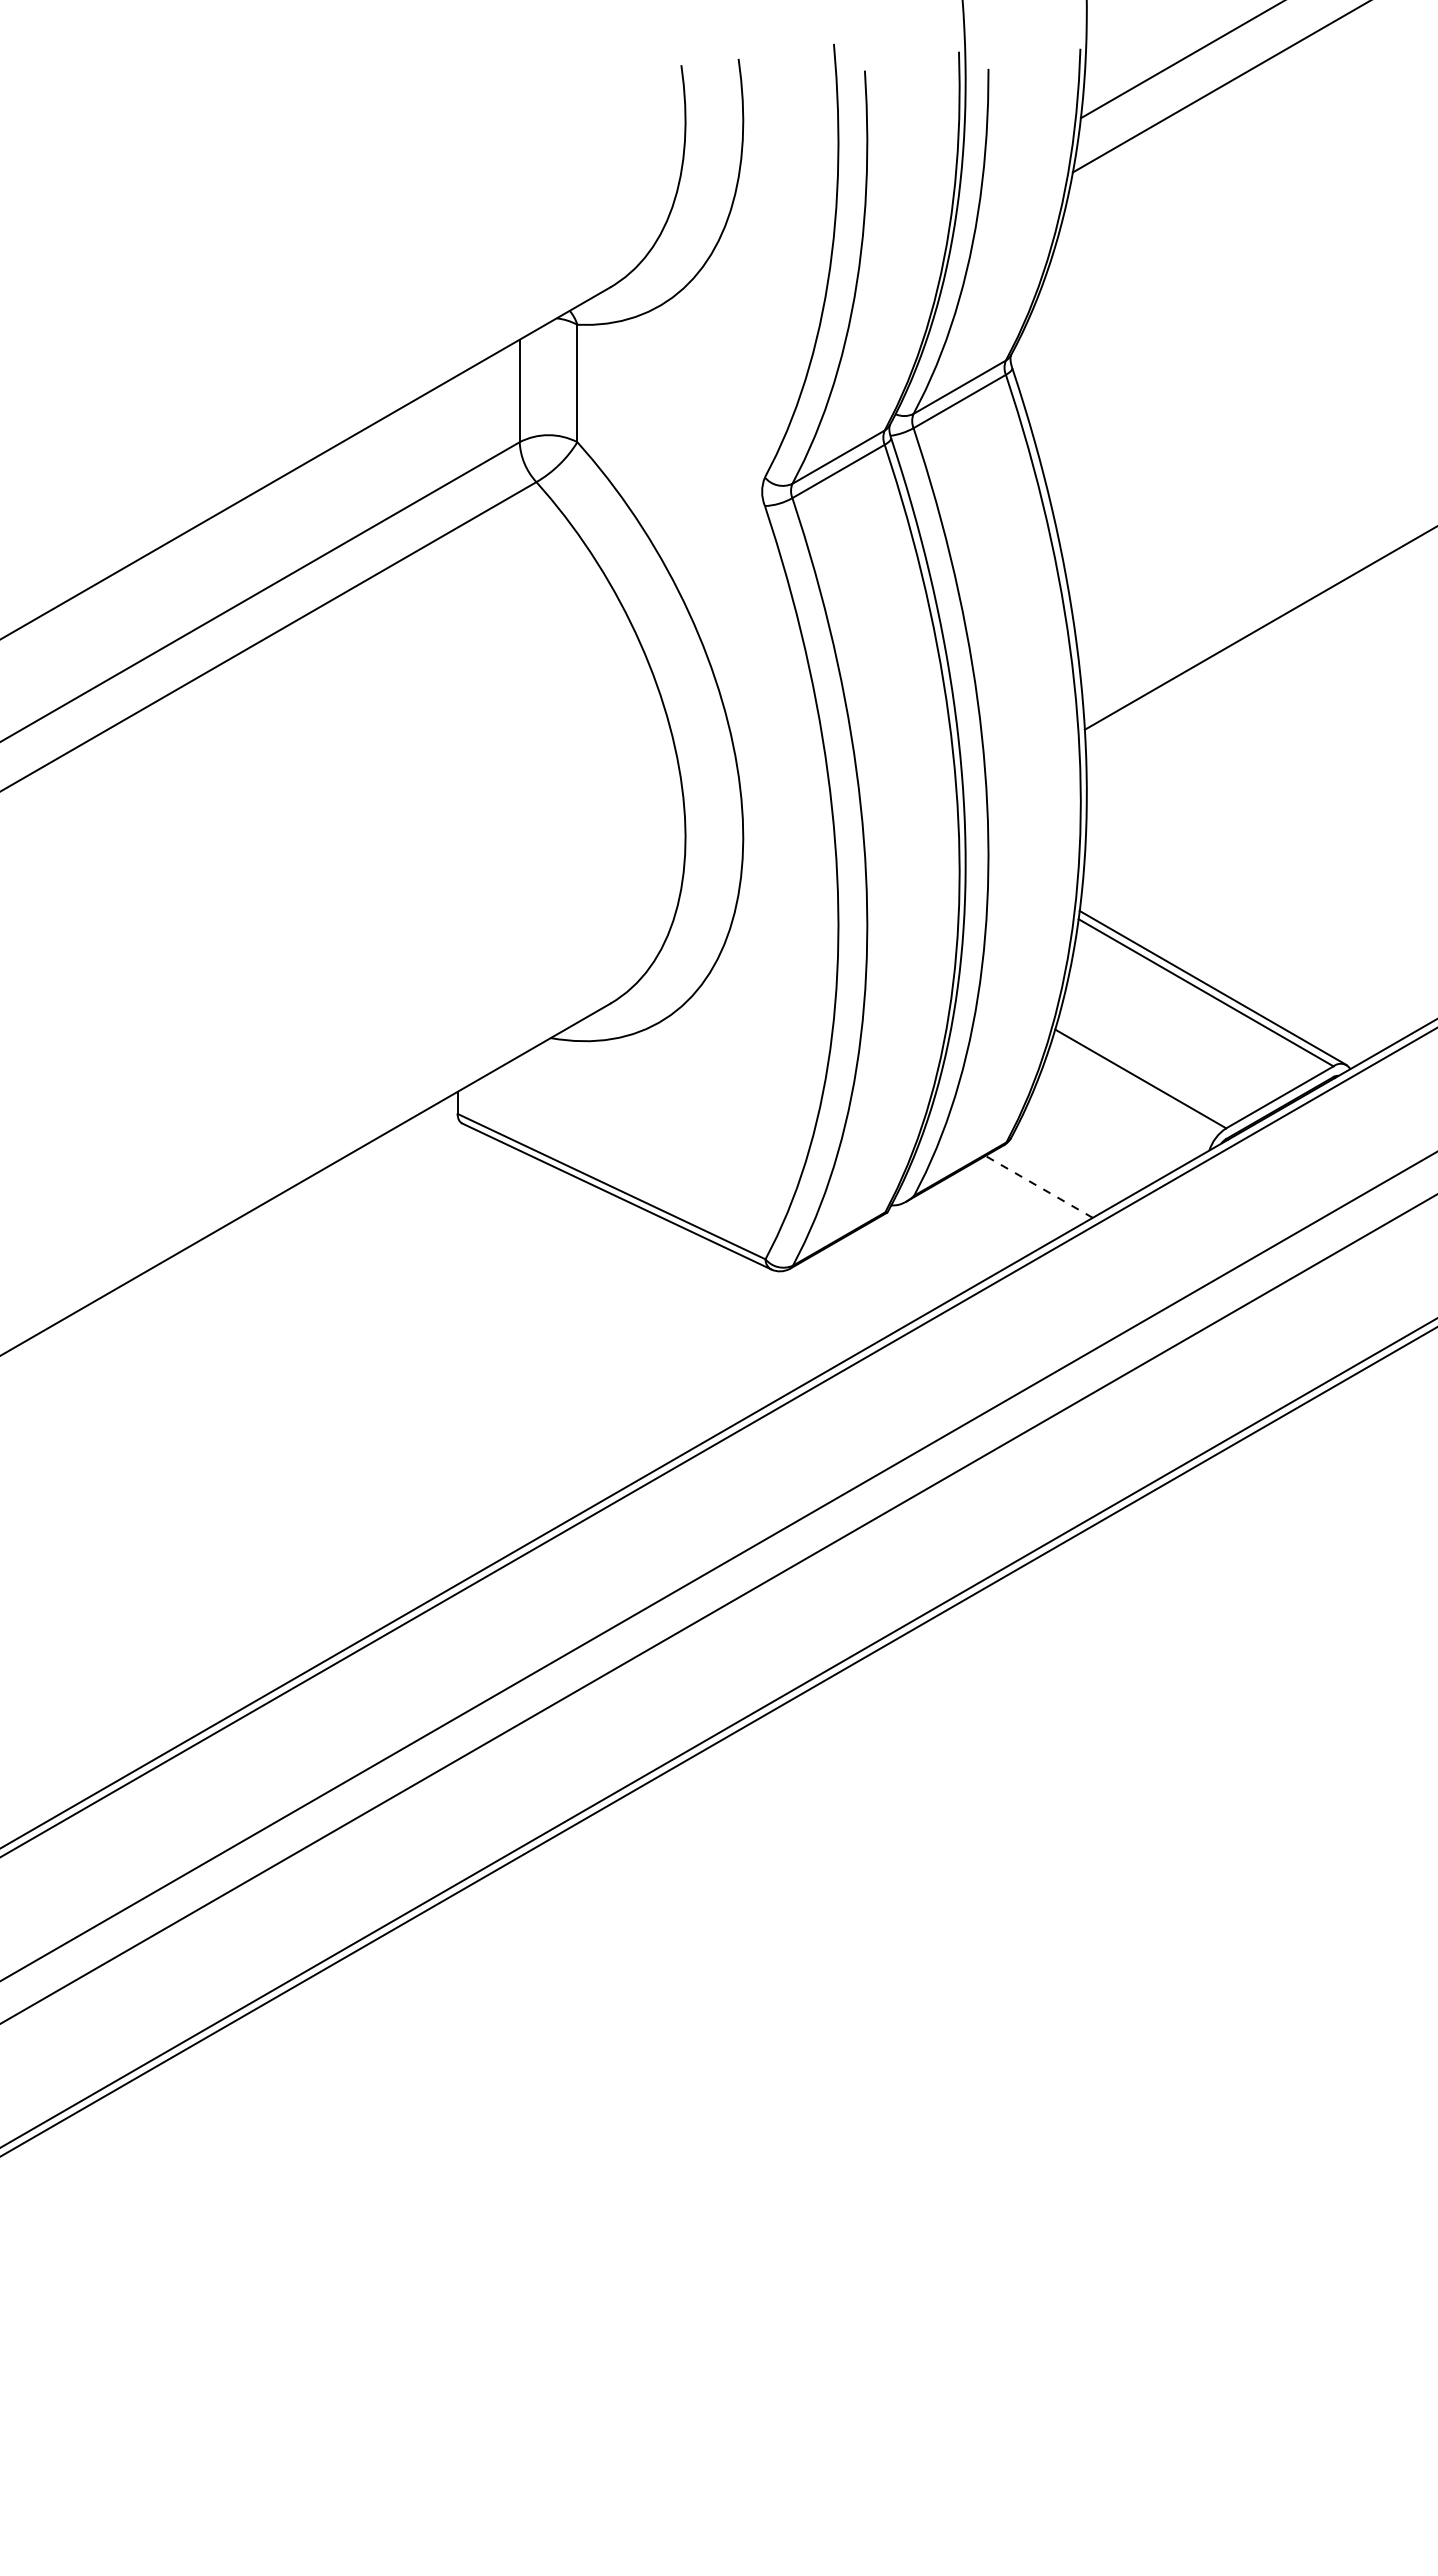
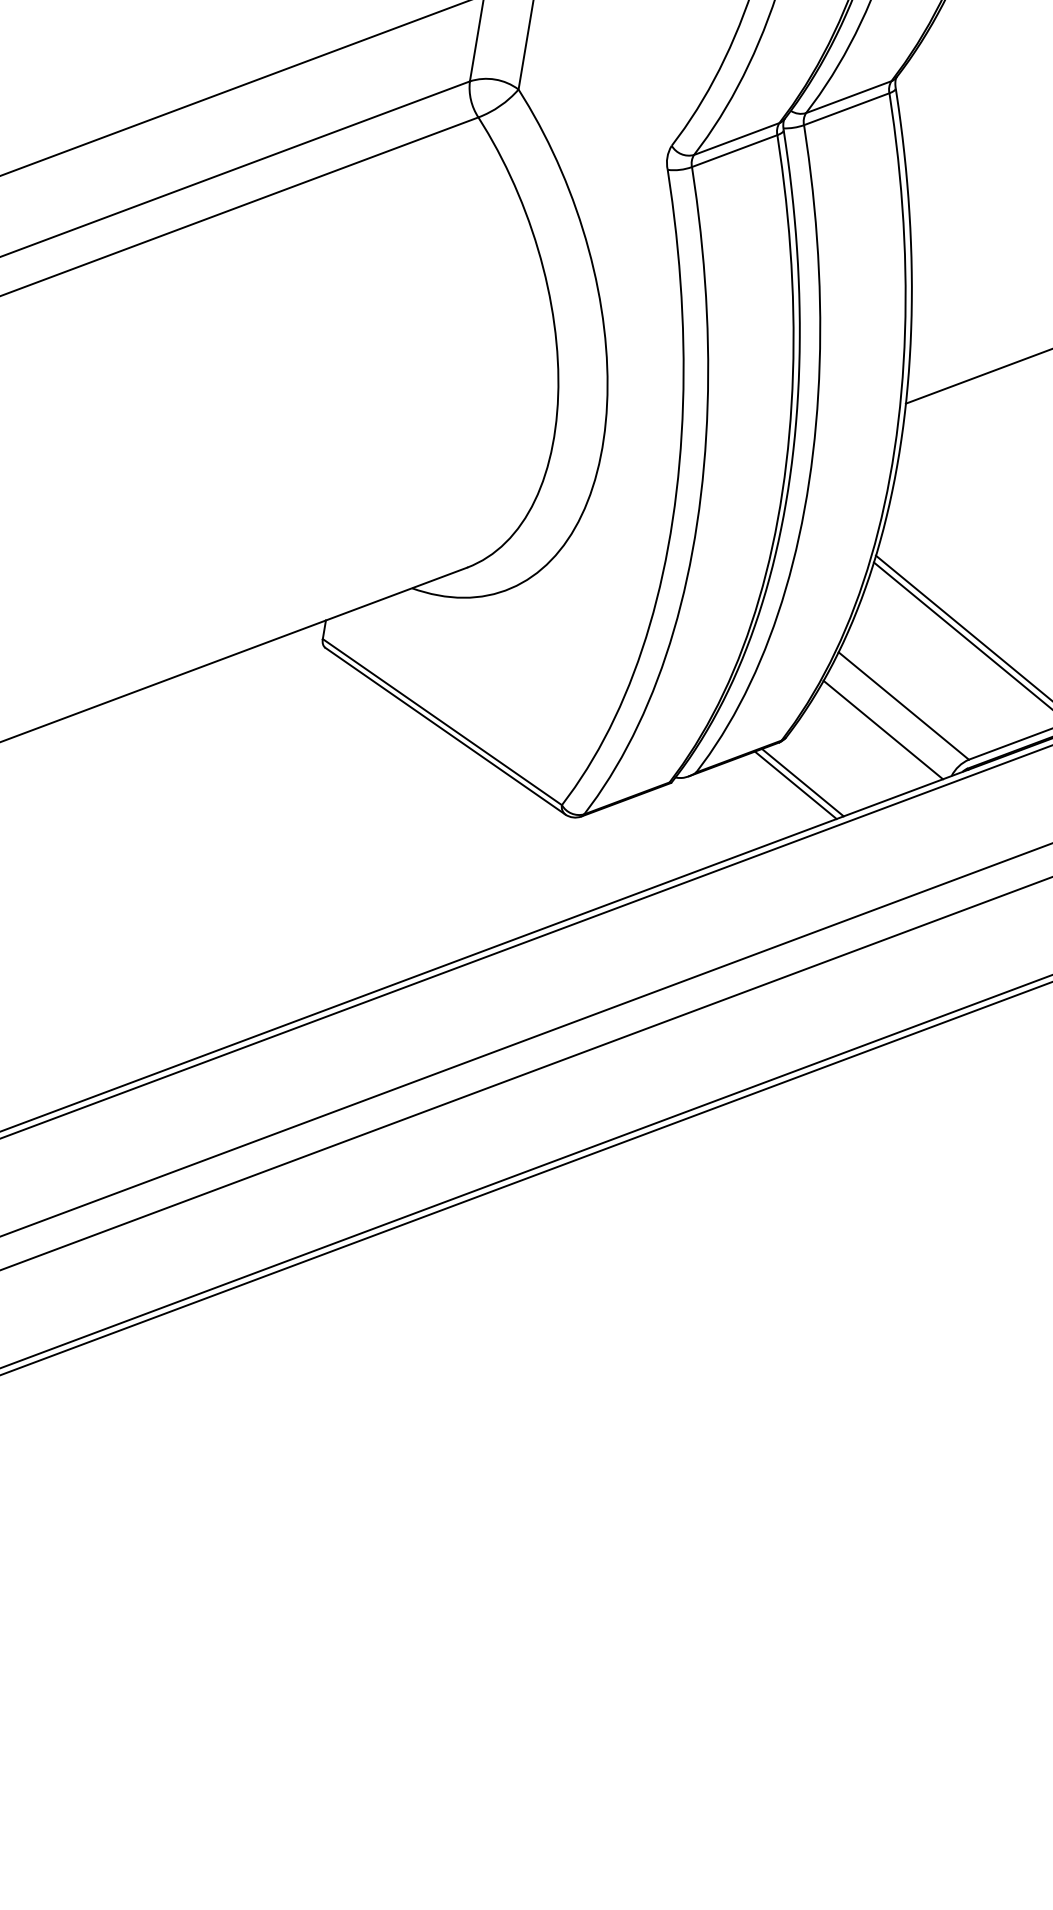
line: (1121, 1110) -> (883, 729), added
line: (1039, 1186) -> (803, 782), dashed -> solid
line: (1031, 1191) -> (795, 785), added

